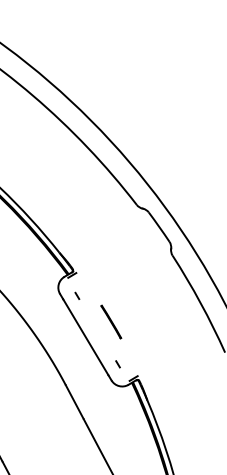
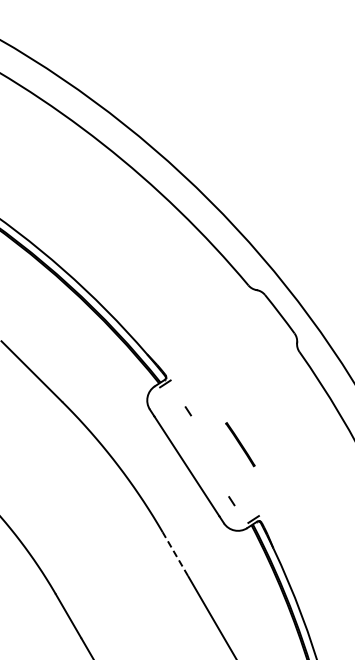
line: (76, 296) -> (187, 411), moved
line: (111, 321) -> (240, 444), moved
line: (74, 401) -> (175, 553), solid -> dashed

